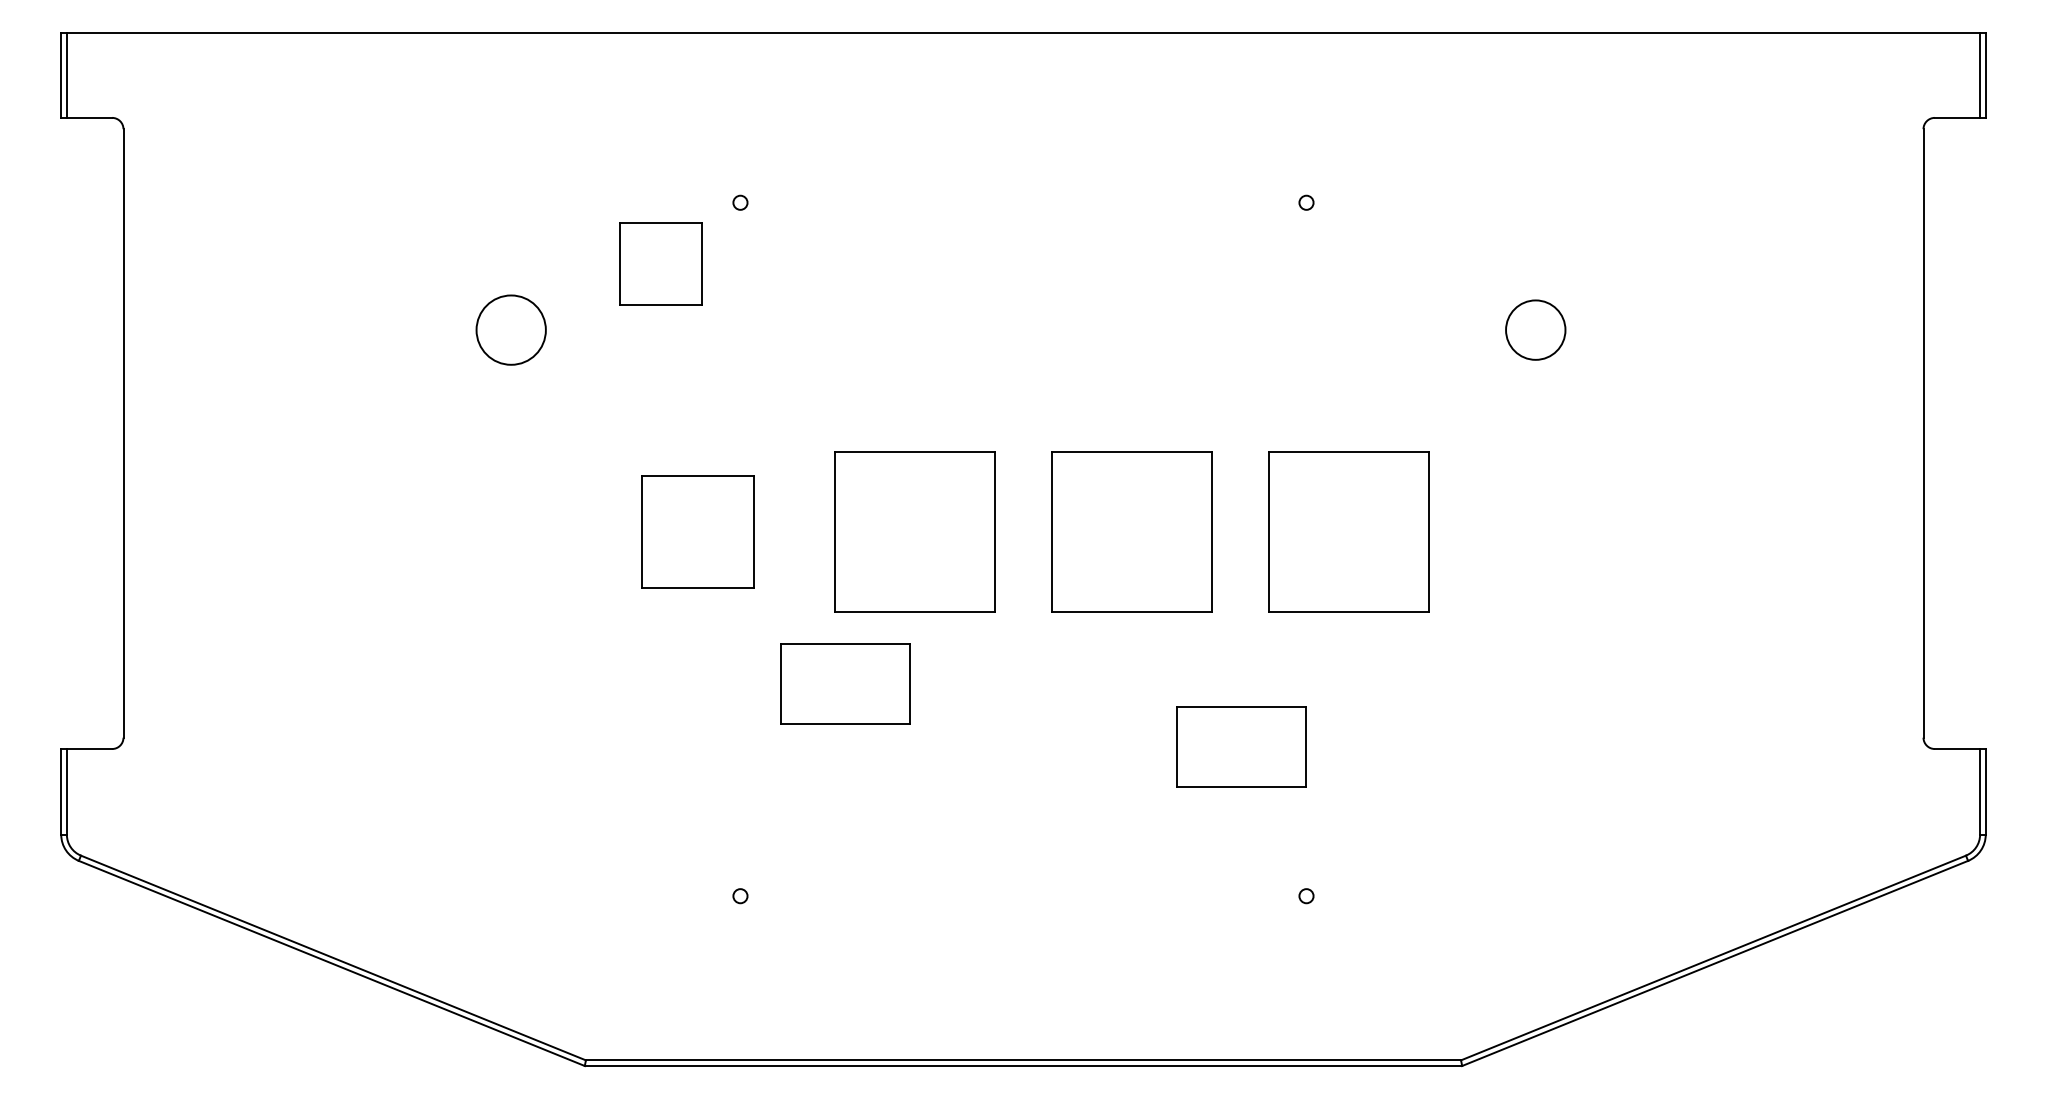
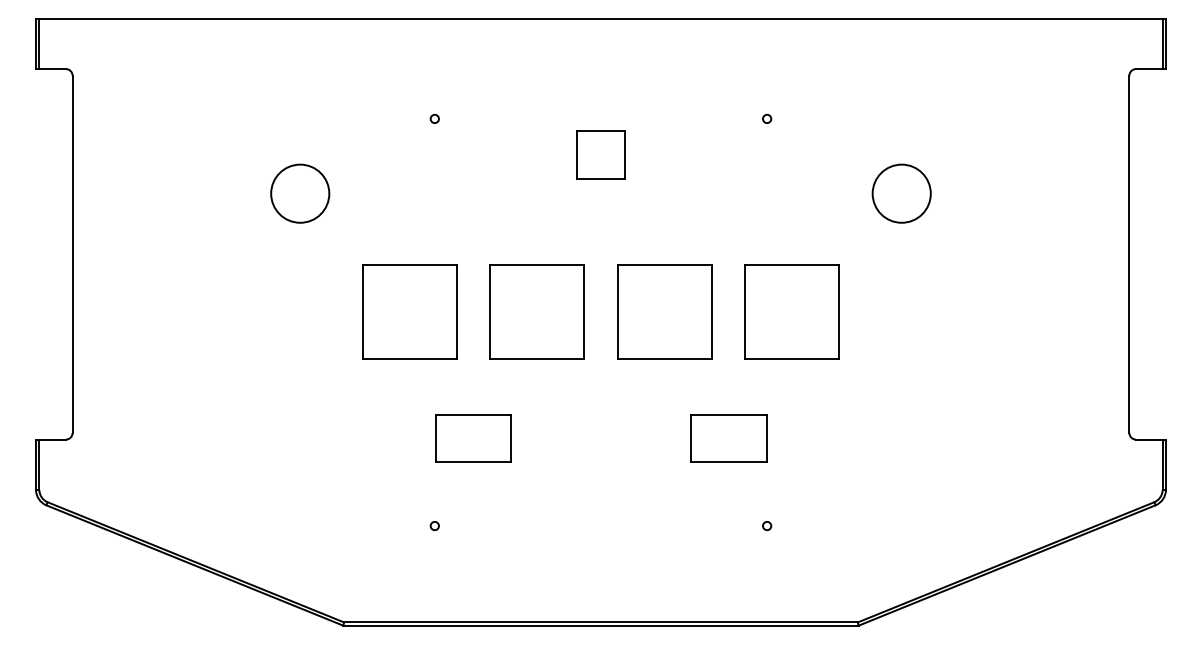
part: (659, 263) -> (600, 154), moved
circle: (511, 329) -> (300, 193), size x1.43
circle: (1535, 329) -> (901, 193), size x1.67
part: (697, 530) -> (409, 311), size x1.43
part: (845, 684) -> (473, 438), moved

